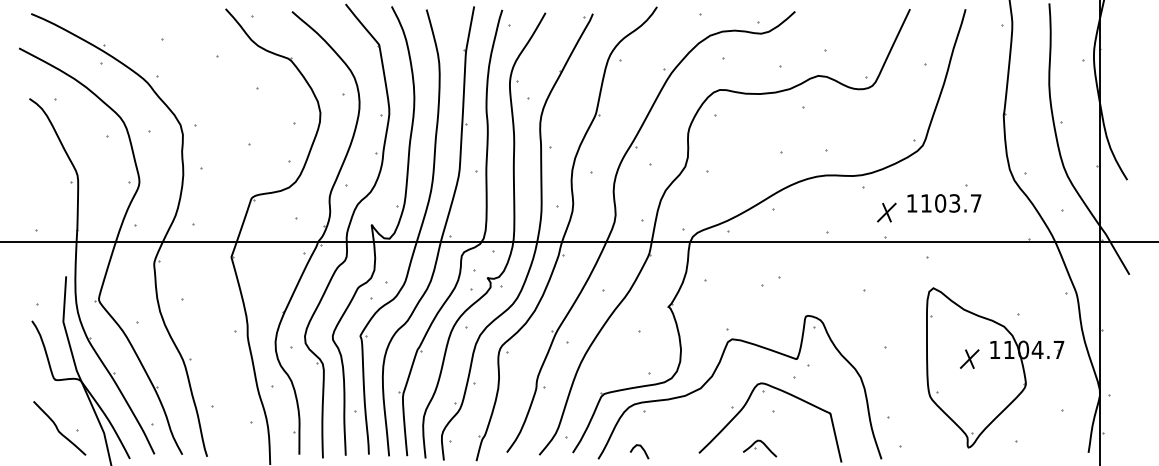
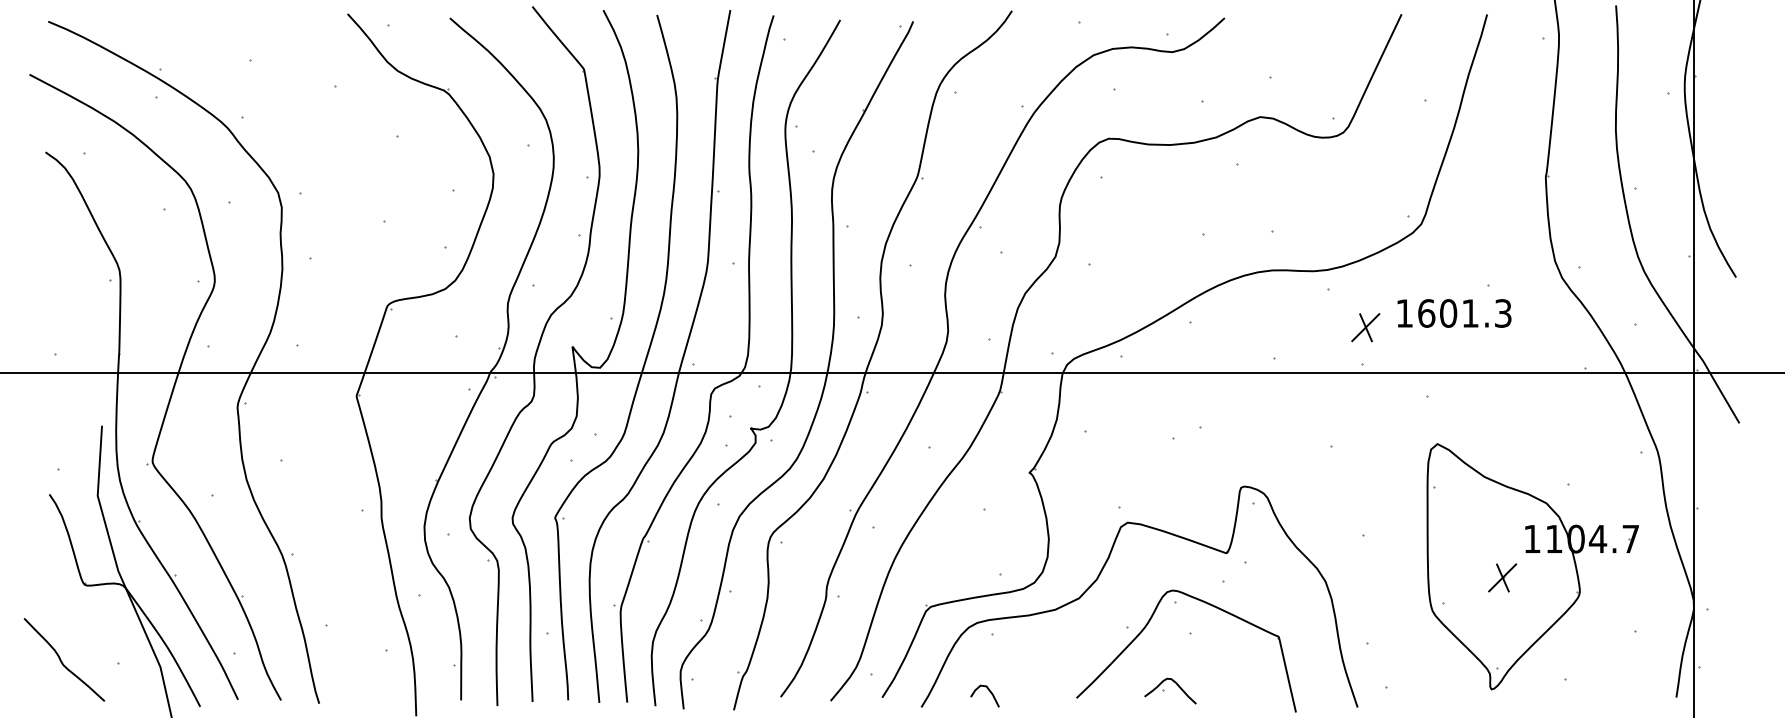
text: (950, 203) -> (1463, 313), 1103.7 -> 1601.3
part: (969, 358) -> (1502, 576), moved
curve: (58, 428) -> (62, 660), moved

